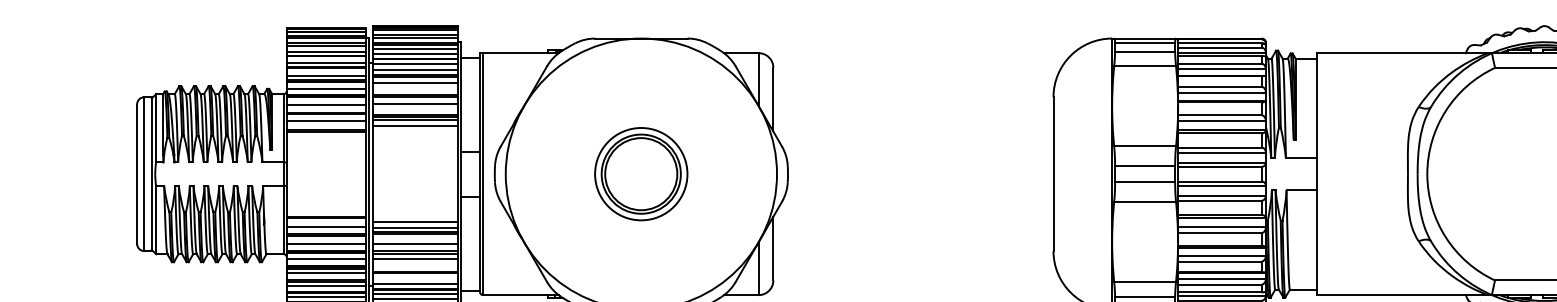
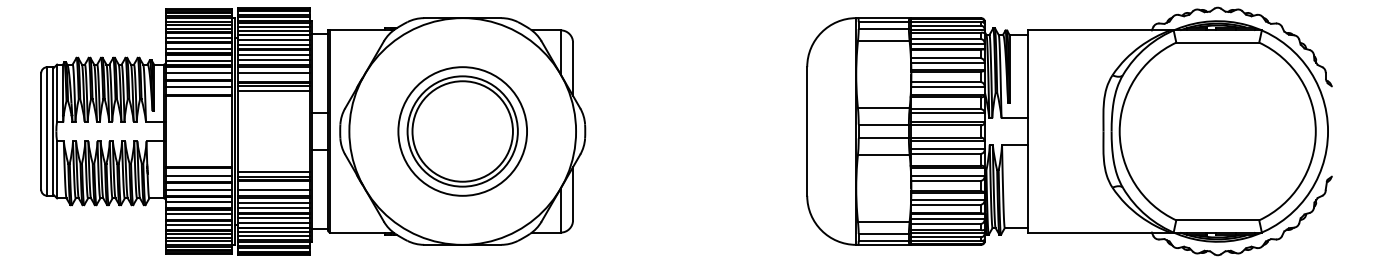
line: (415, 89) -> (273, 60), added
part: (641, 174) -> (462, 131), size x1.67
line: (415, 265) -> (273, 207), added
line: (415, 278) -> (273, 218), added

